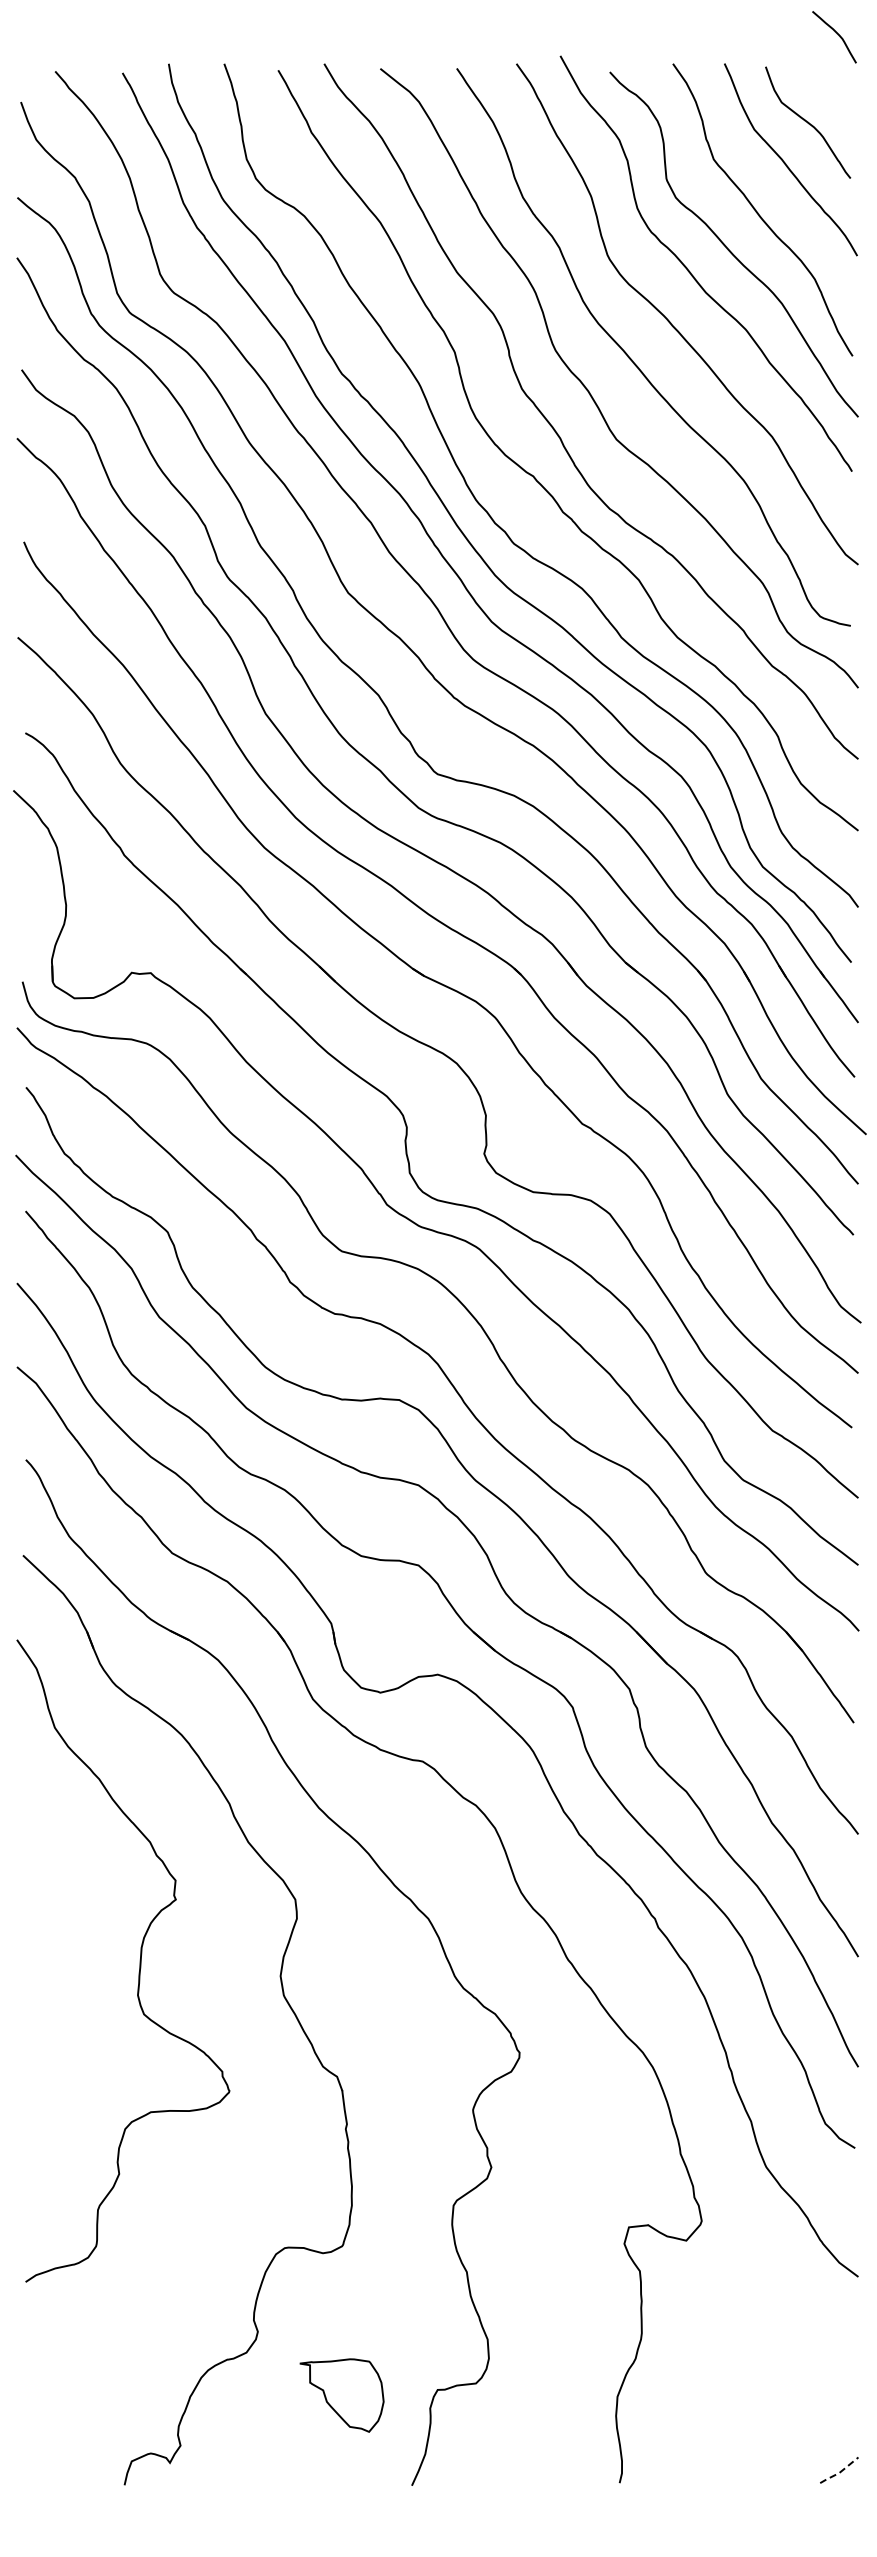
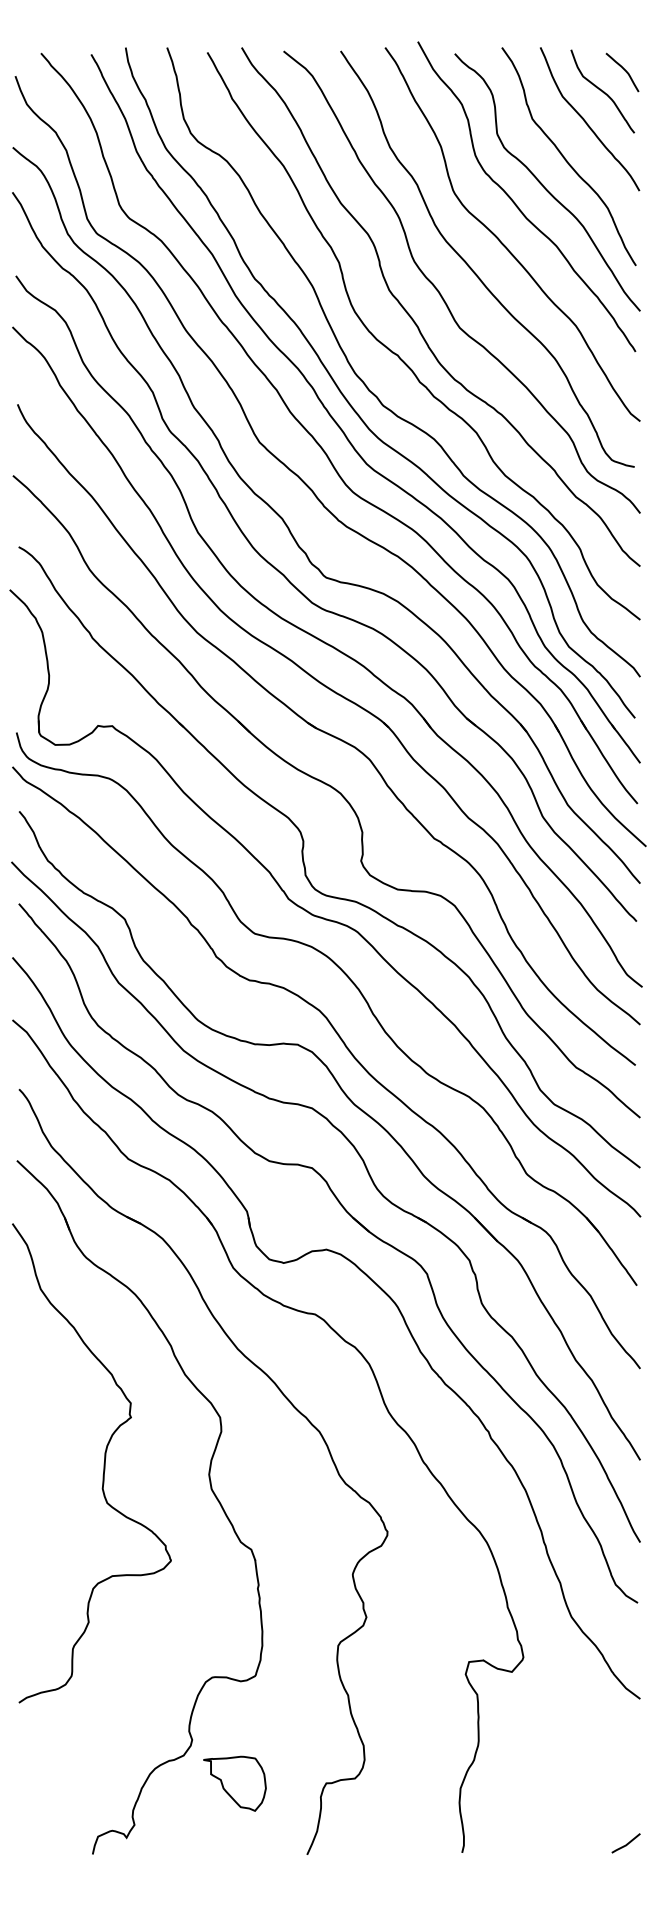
curve: (837, 34) -> (624, 70), moved
part: (341, 2395) -> (234, 1783), moved
line: (839, 2473) -> (626, 1845), dashed -> solid

